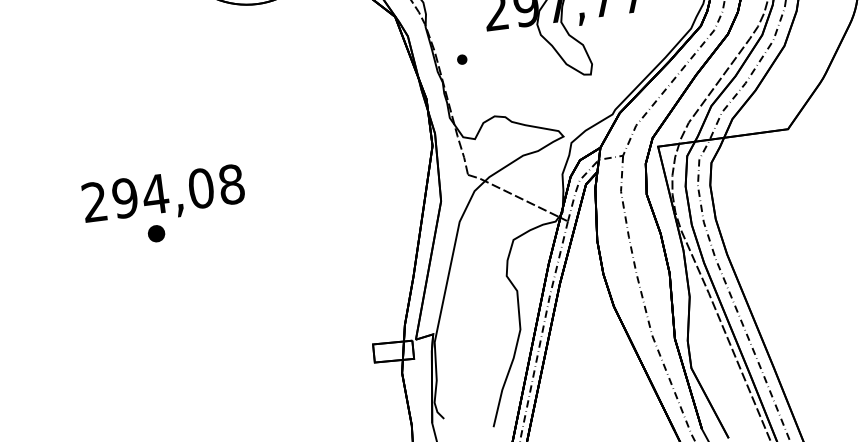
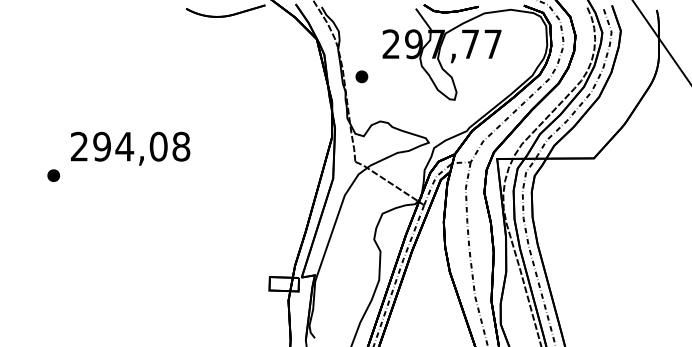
part: (461, 59) -> (361, 76), size x1.67
part: (156, 233) -> (53, 175), moved

